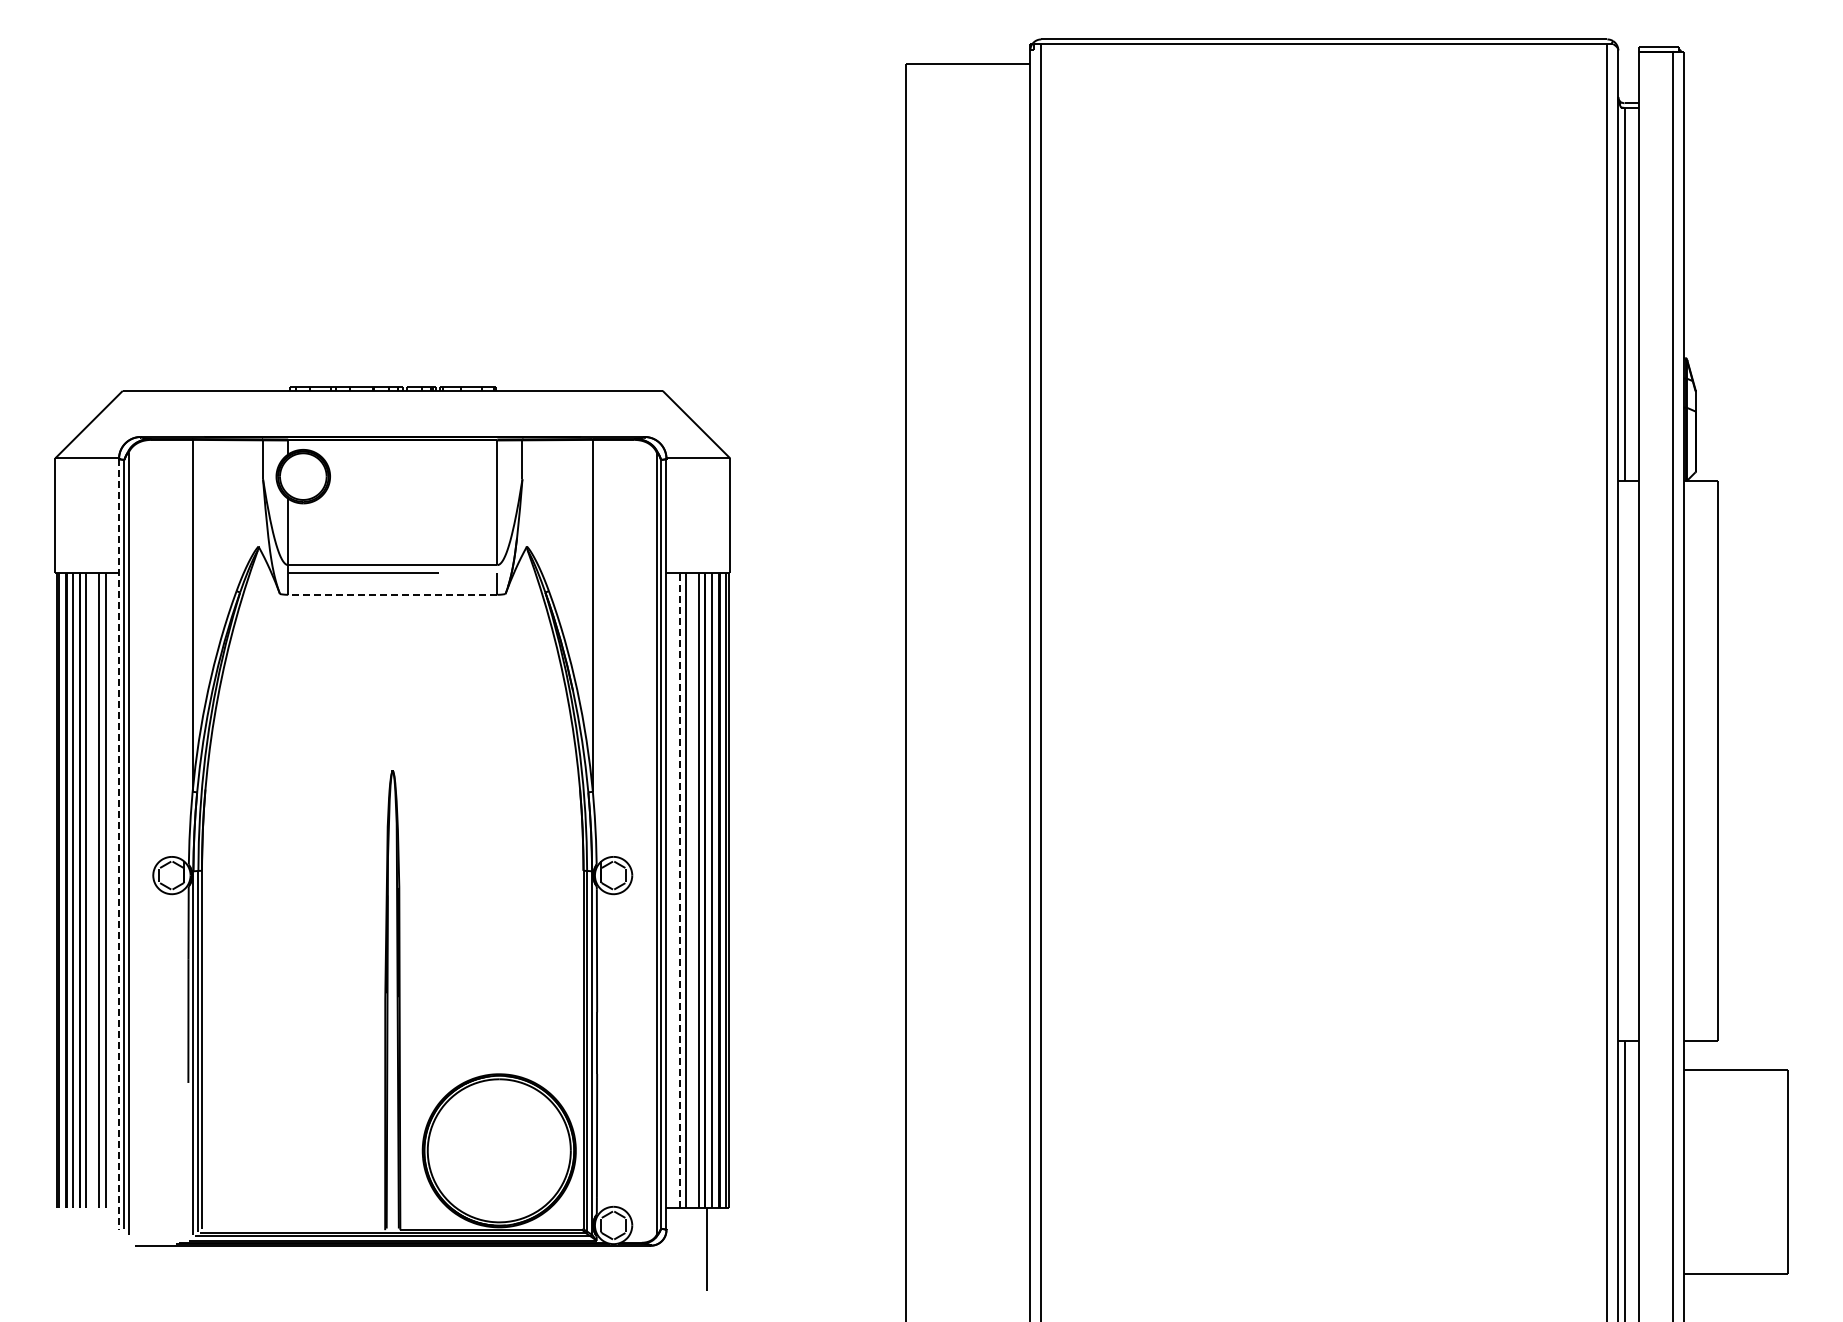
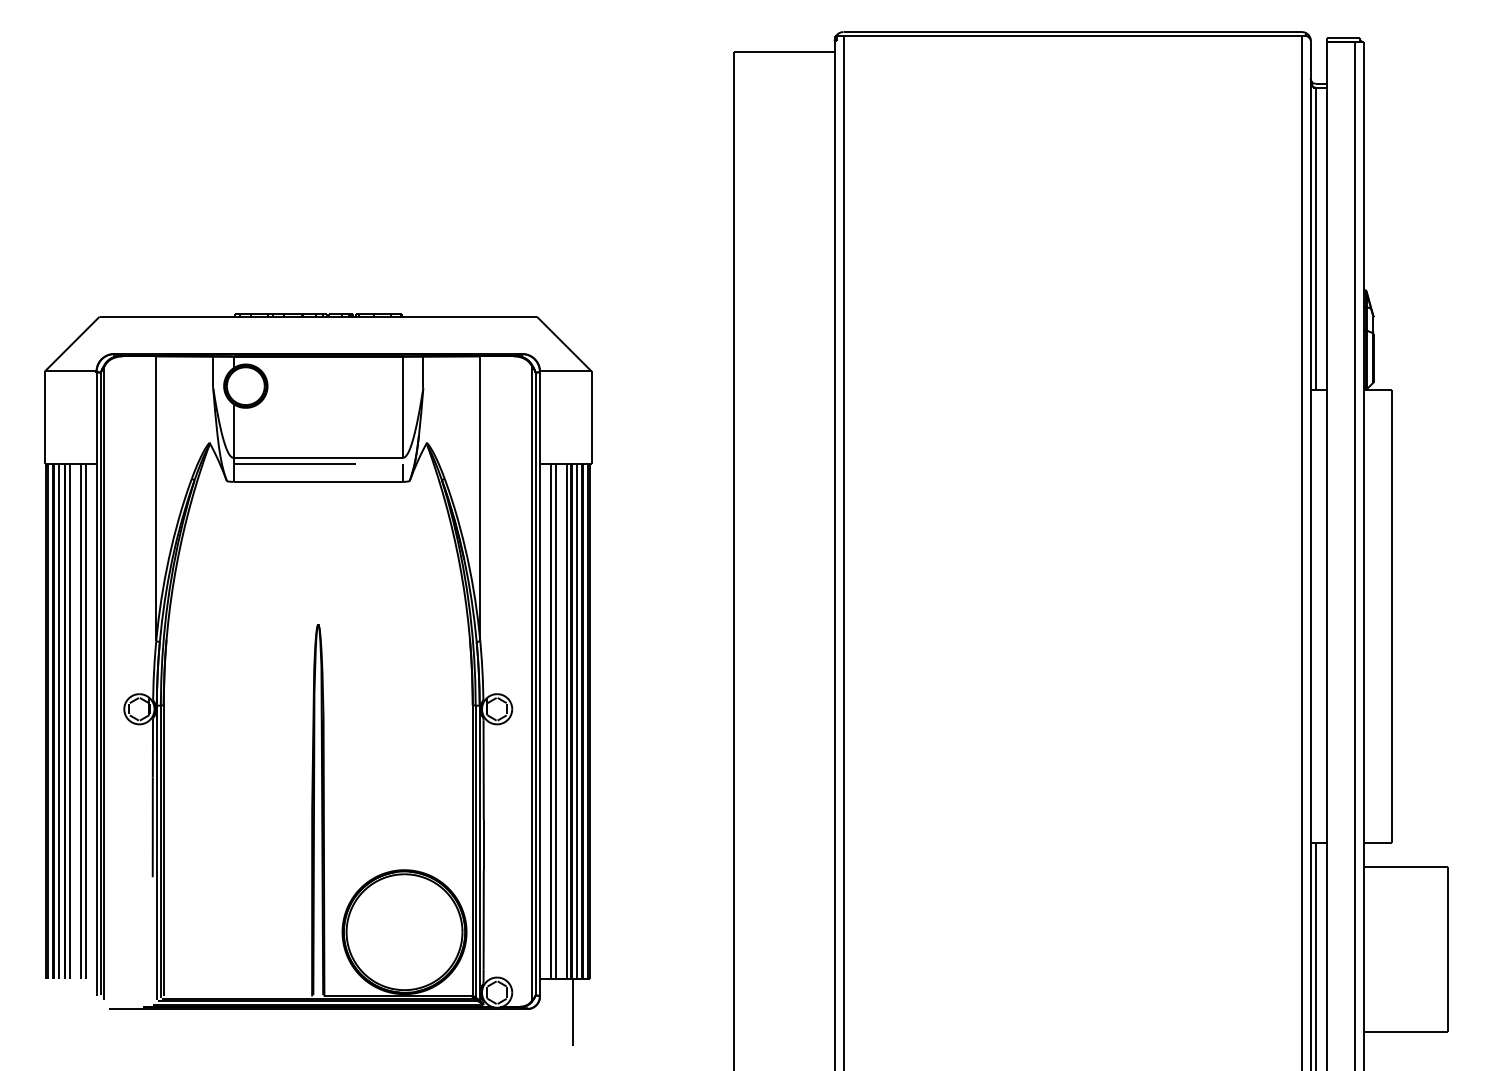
line: (392, 594) -> (318, 481), dashed -> solid
line: (119, 844) -> (96, 684), dashed -> solid
line: (679, 890) -> (550, 721), dashed -> solid

